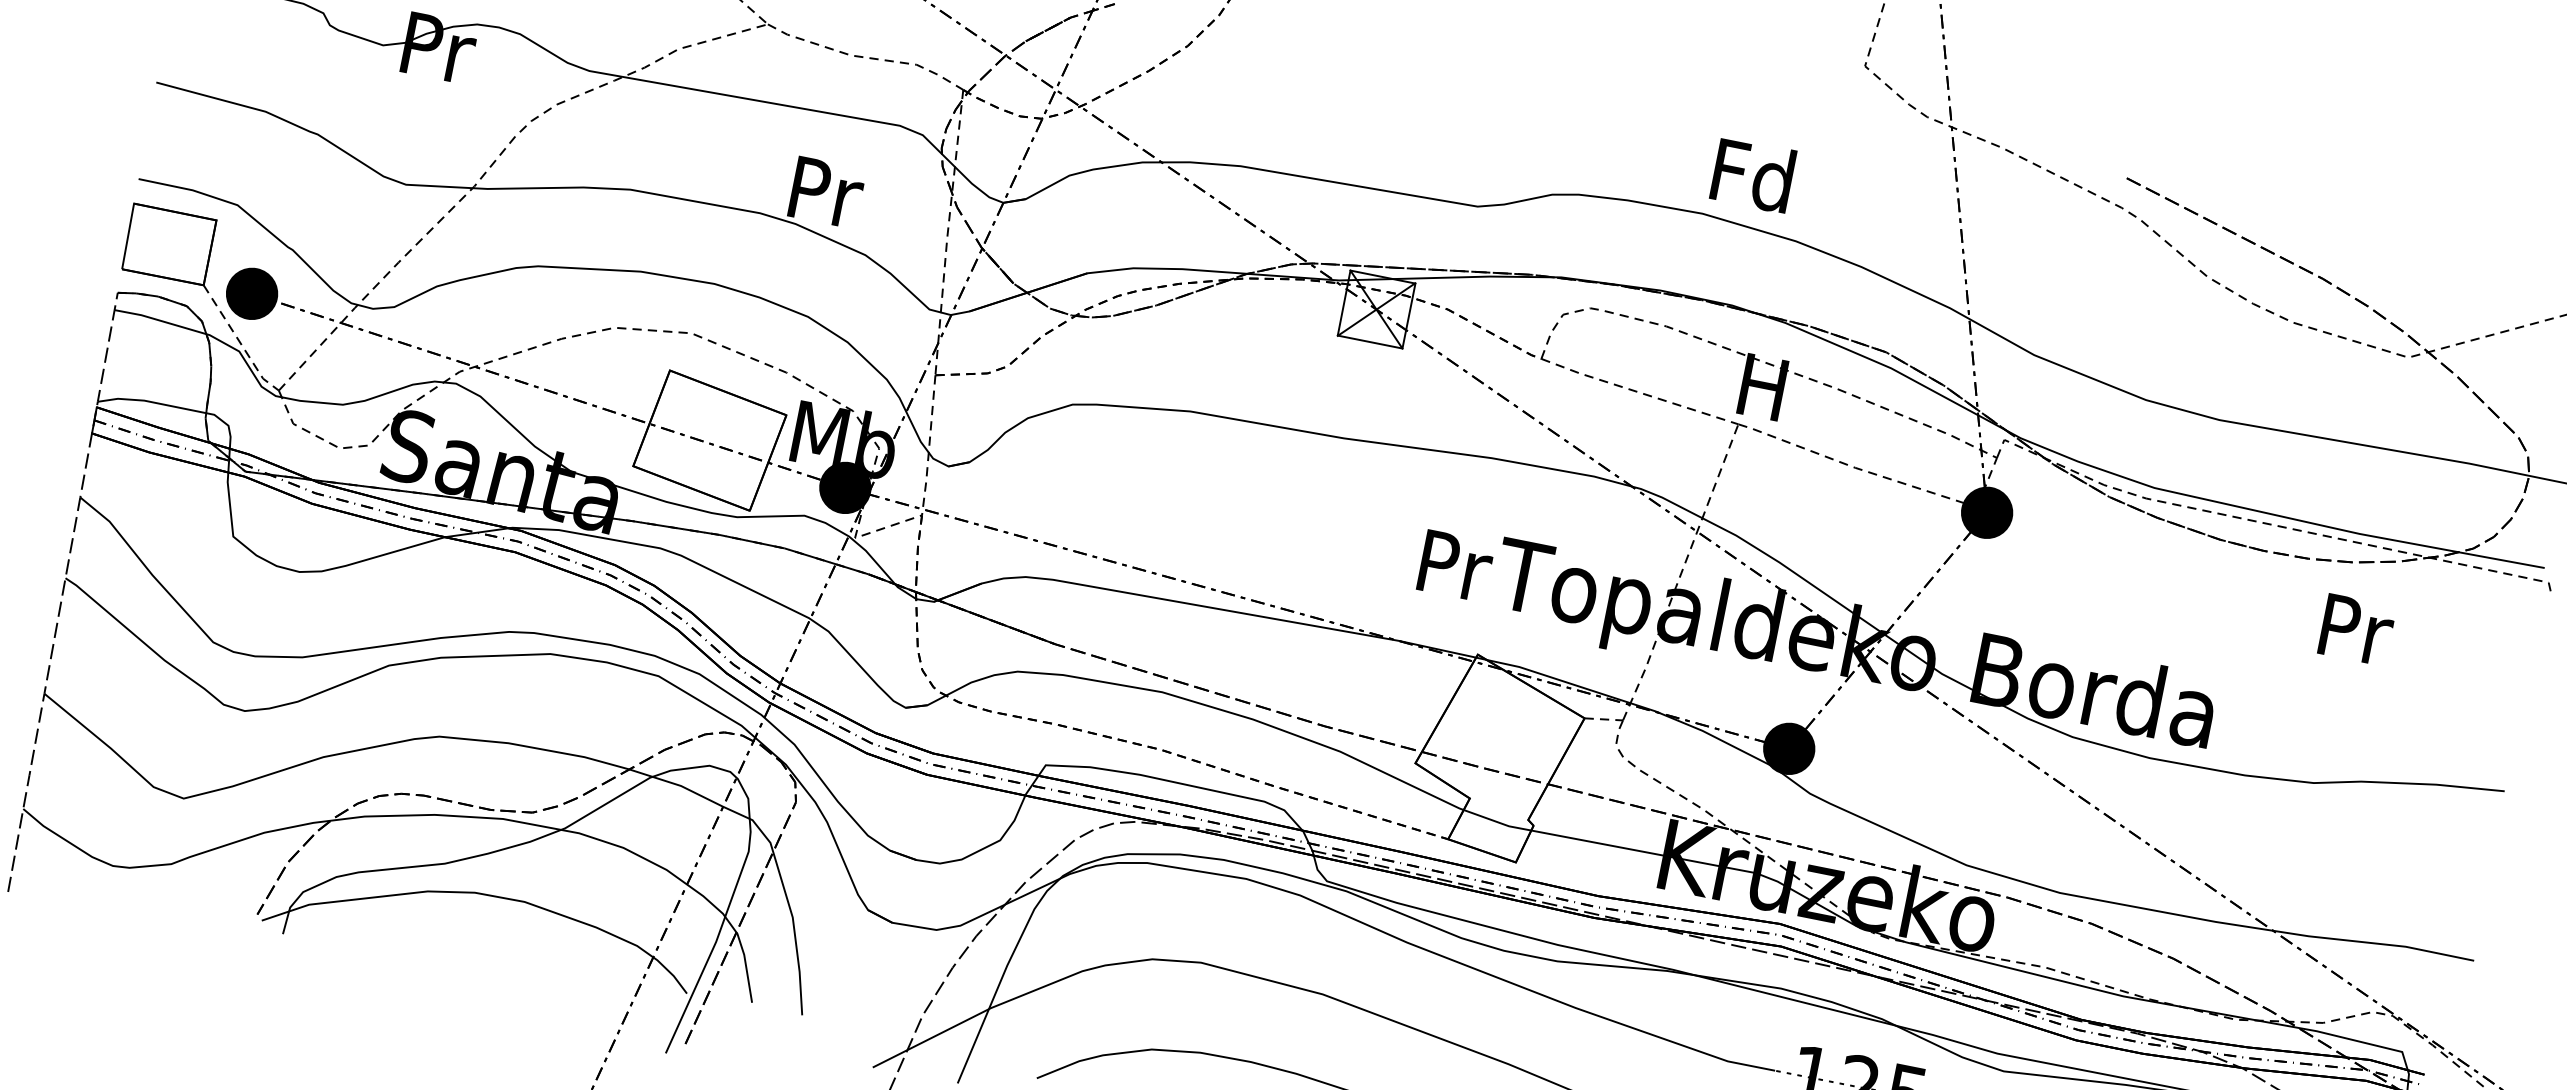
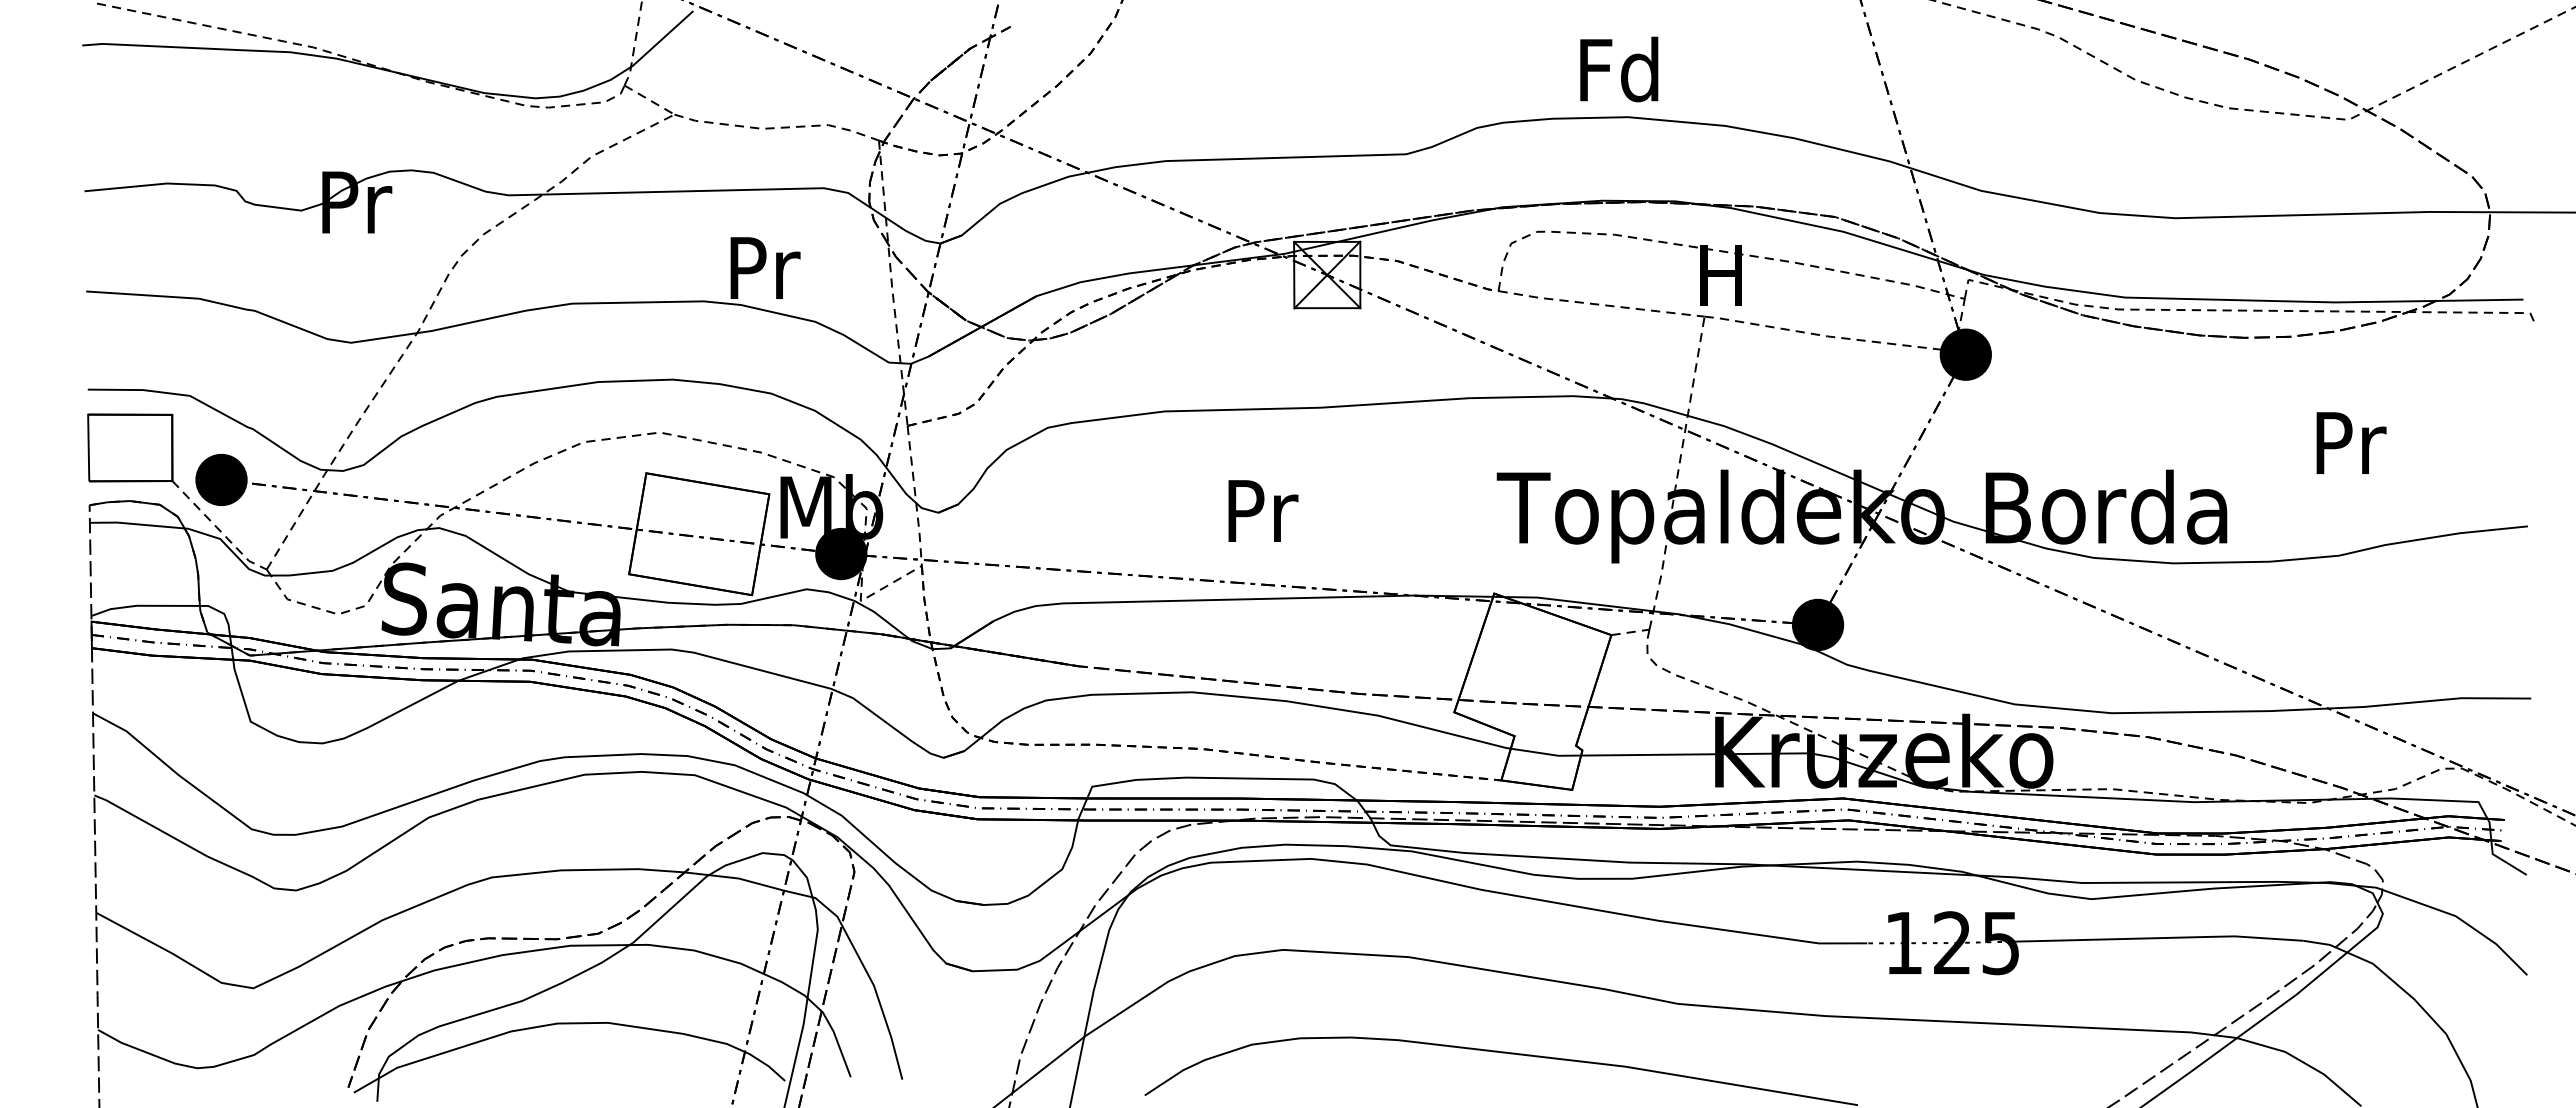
text: (1753, 175) -> (1619, 69), moved
text: (1456, 565) -> (1263, 510), moved
text: (2357, 629) -> (2351, 442), moved

